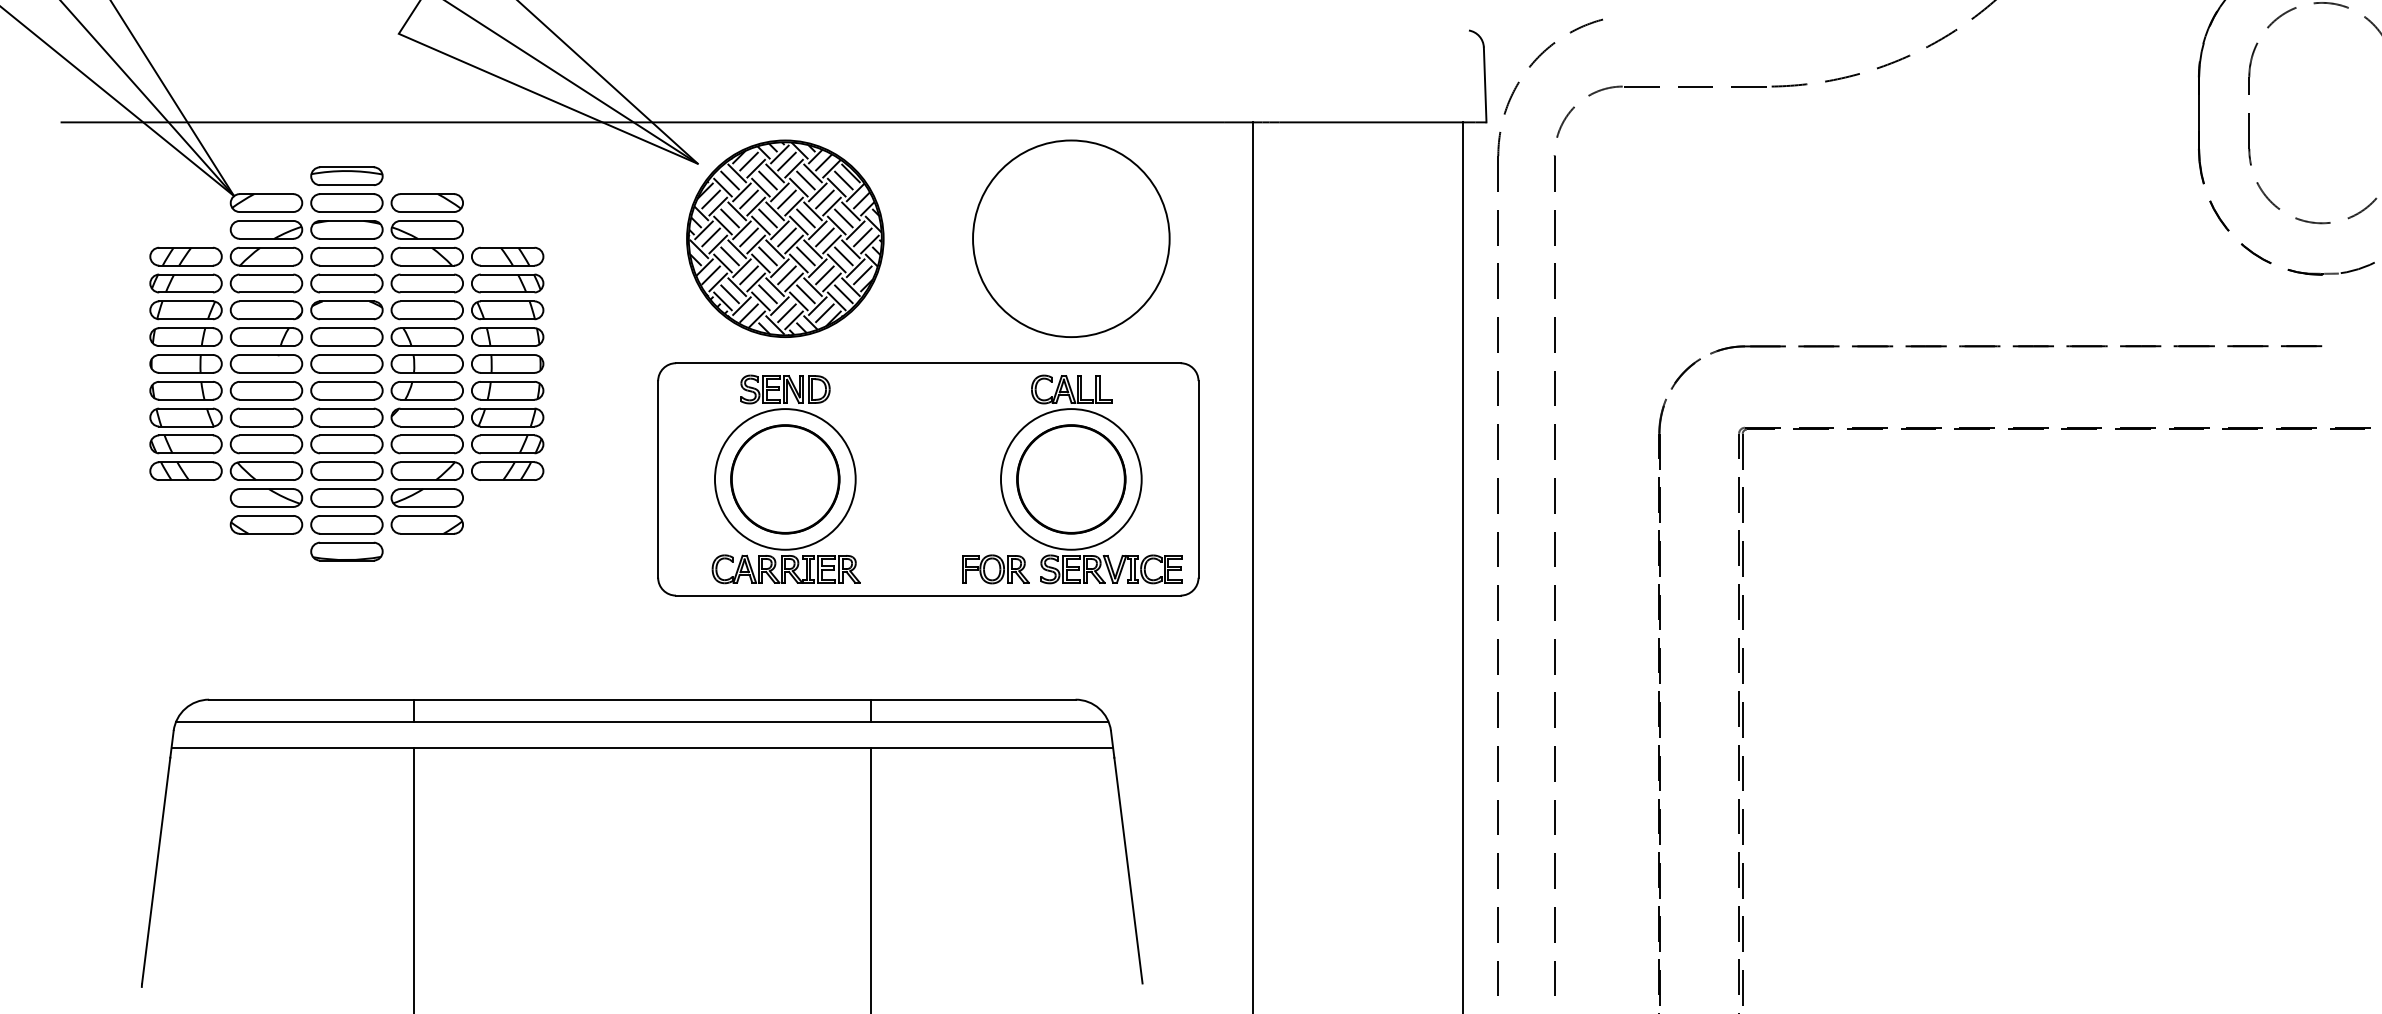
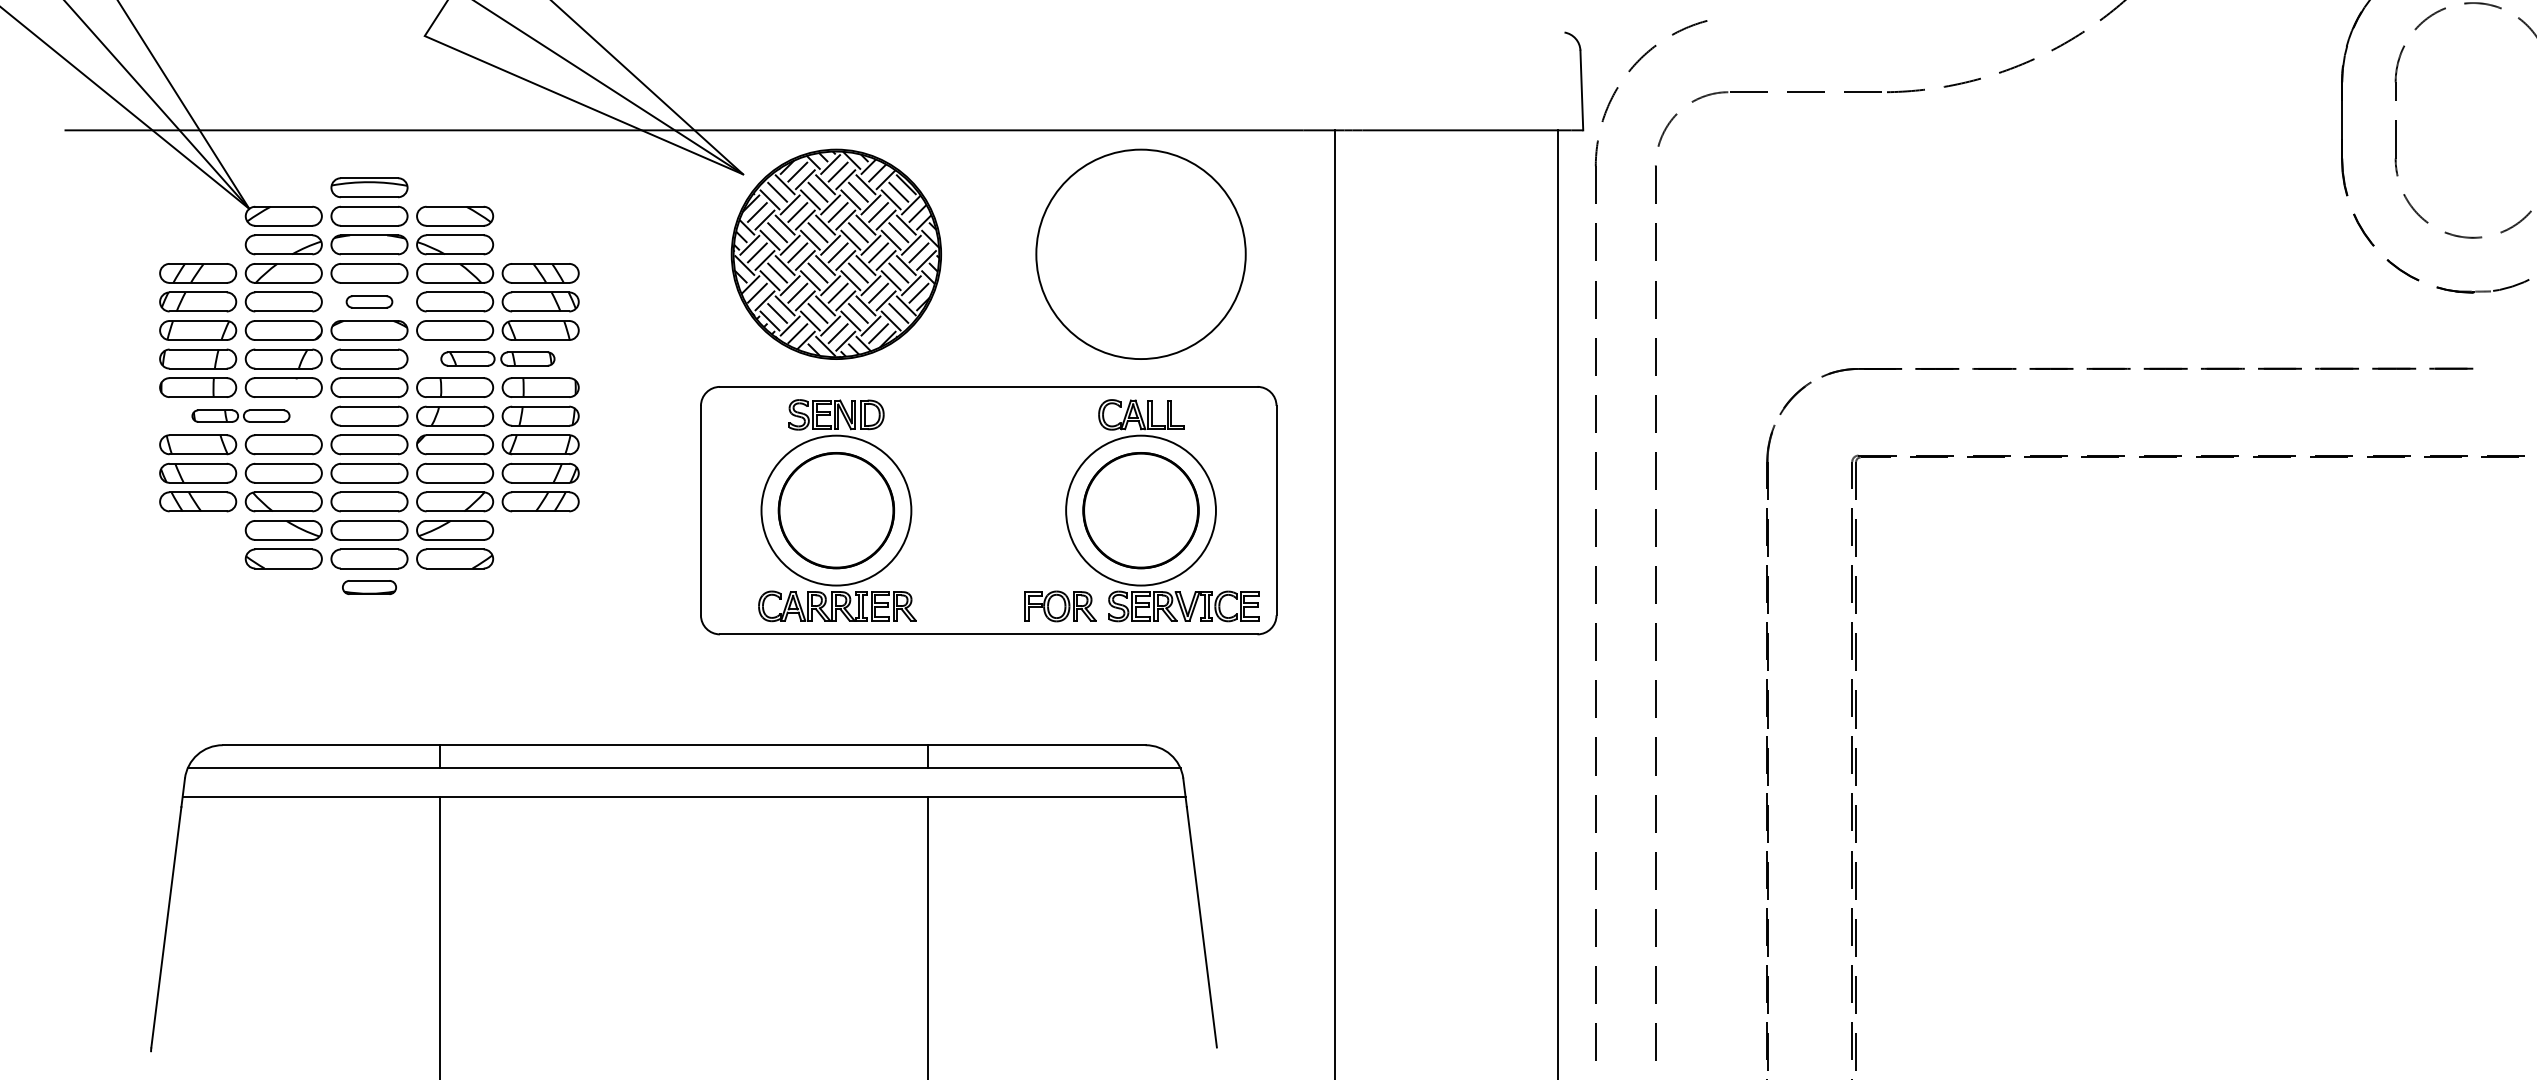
part: (346, 283) -> (369, 301), size x0.6
part: (467, 336) -> (497, 358), size x0.7
part: (225, 390) -> (240, 415), size x0.6
part: (346, 551) -> (369, 587), size x0.7

